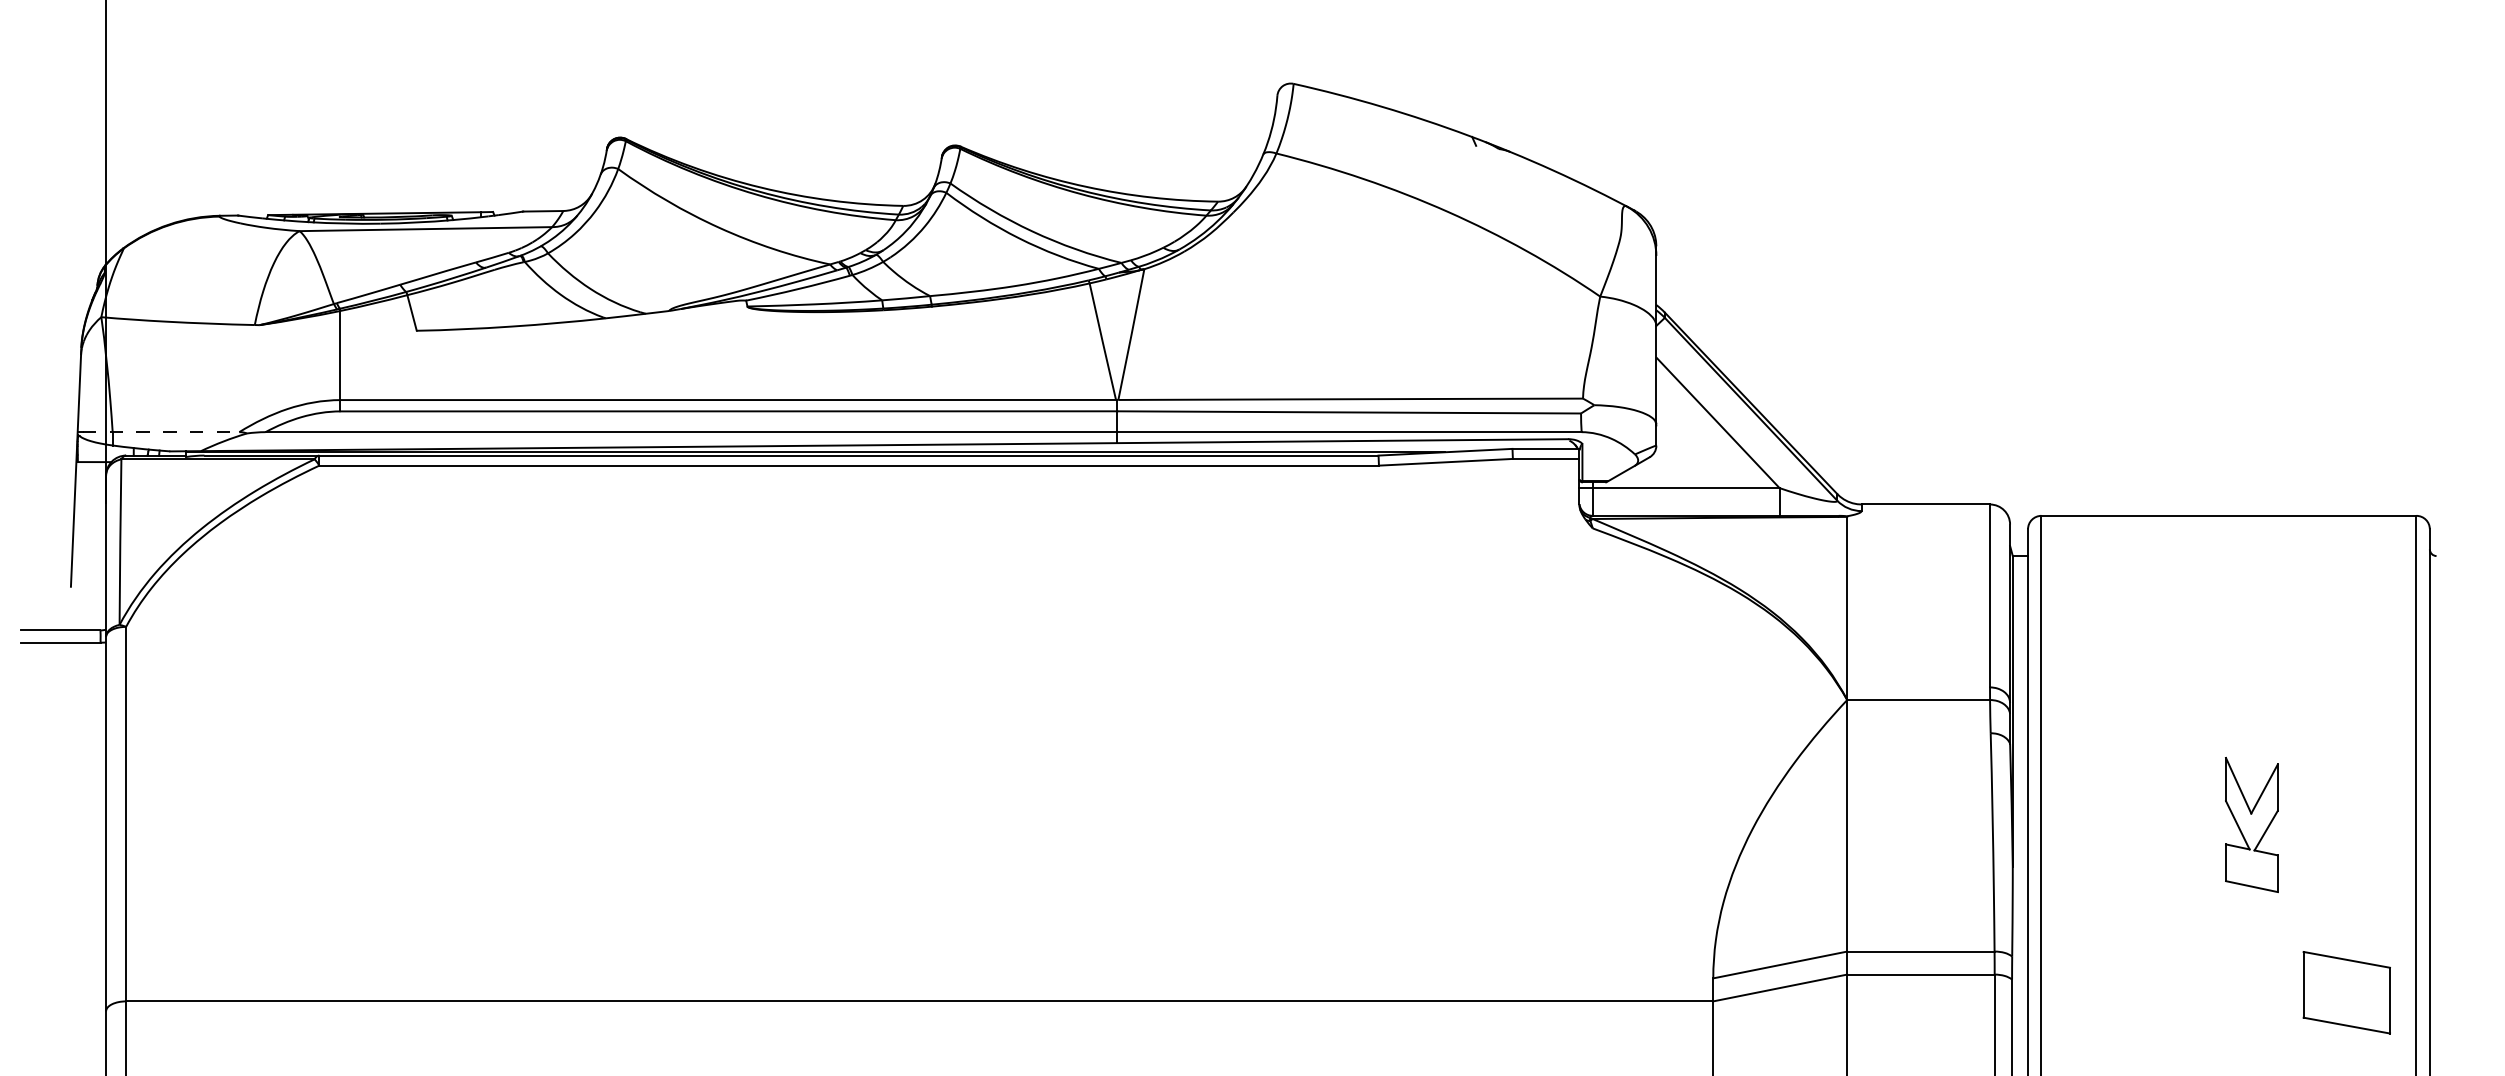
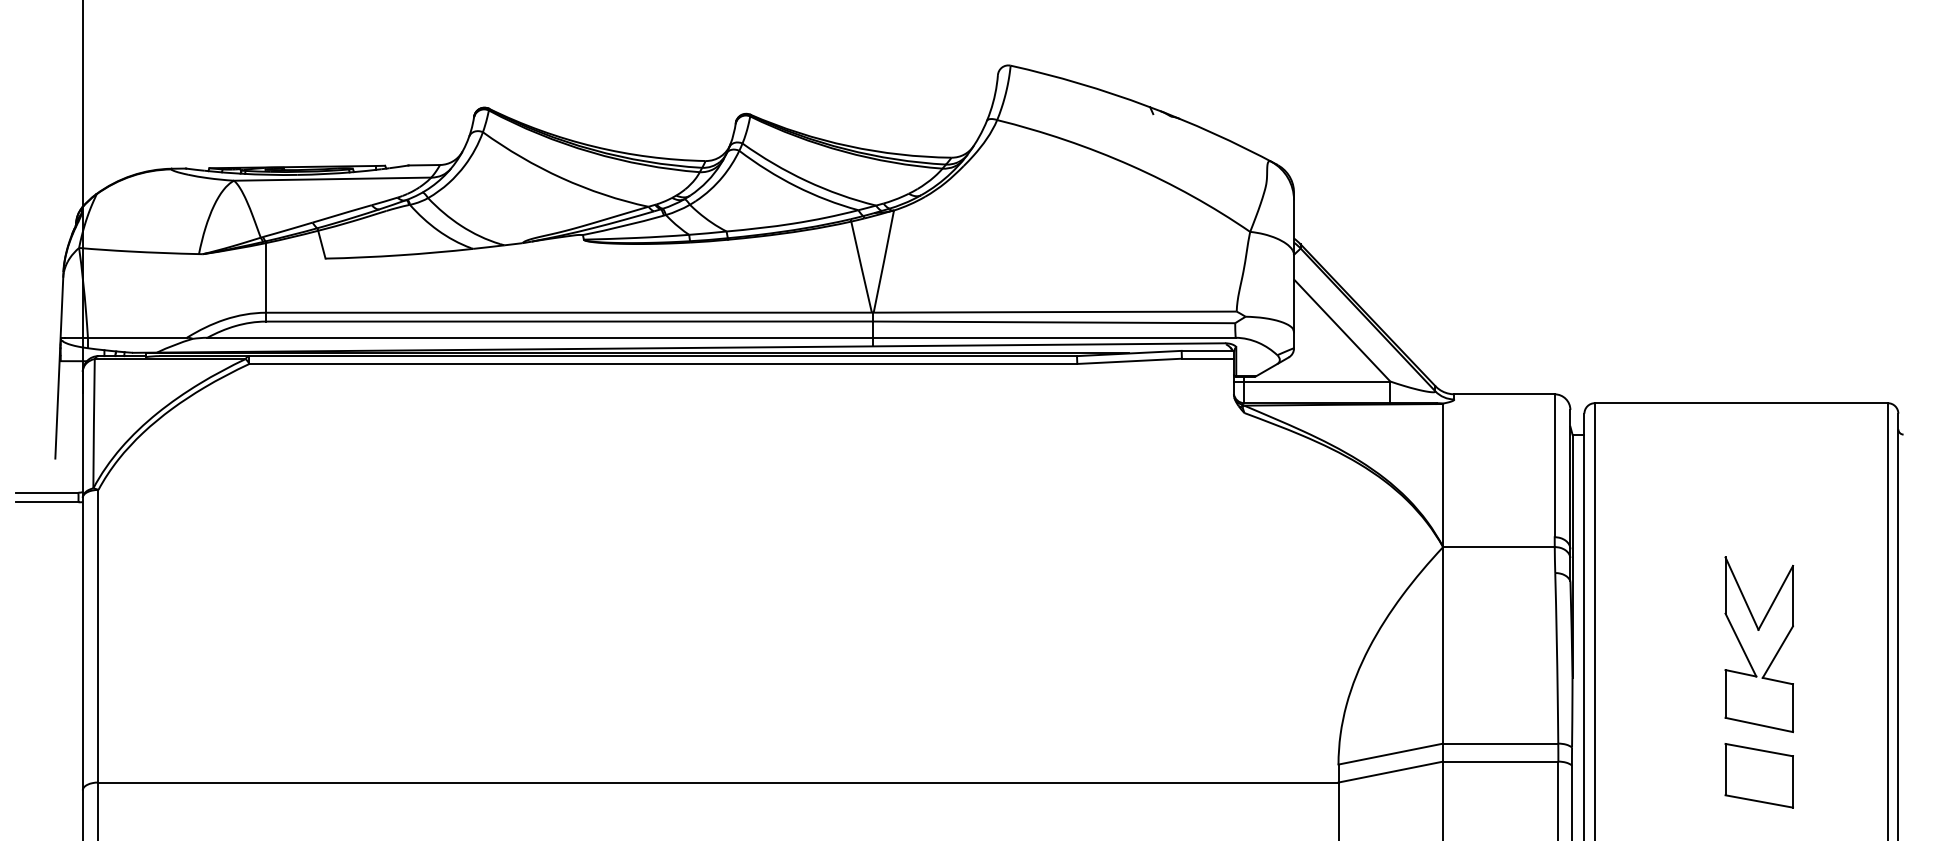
line: (161, 432) -> (126, 338), dashed -> solid
part: (2251, 824) -> (1759, 644), size x1.67
part: (2346, 992) -> (1759, 775), moved

